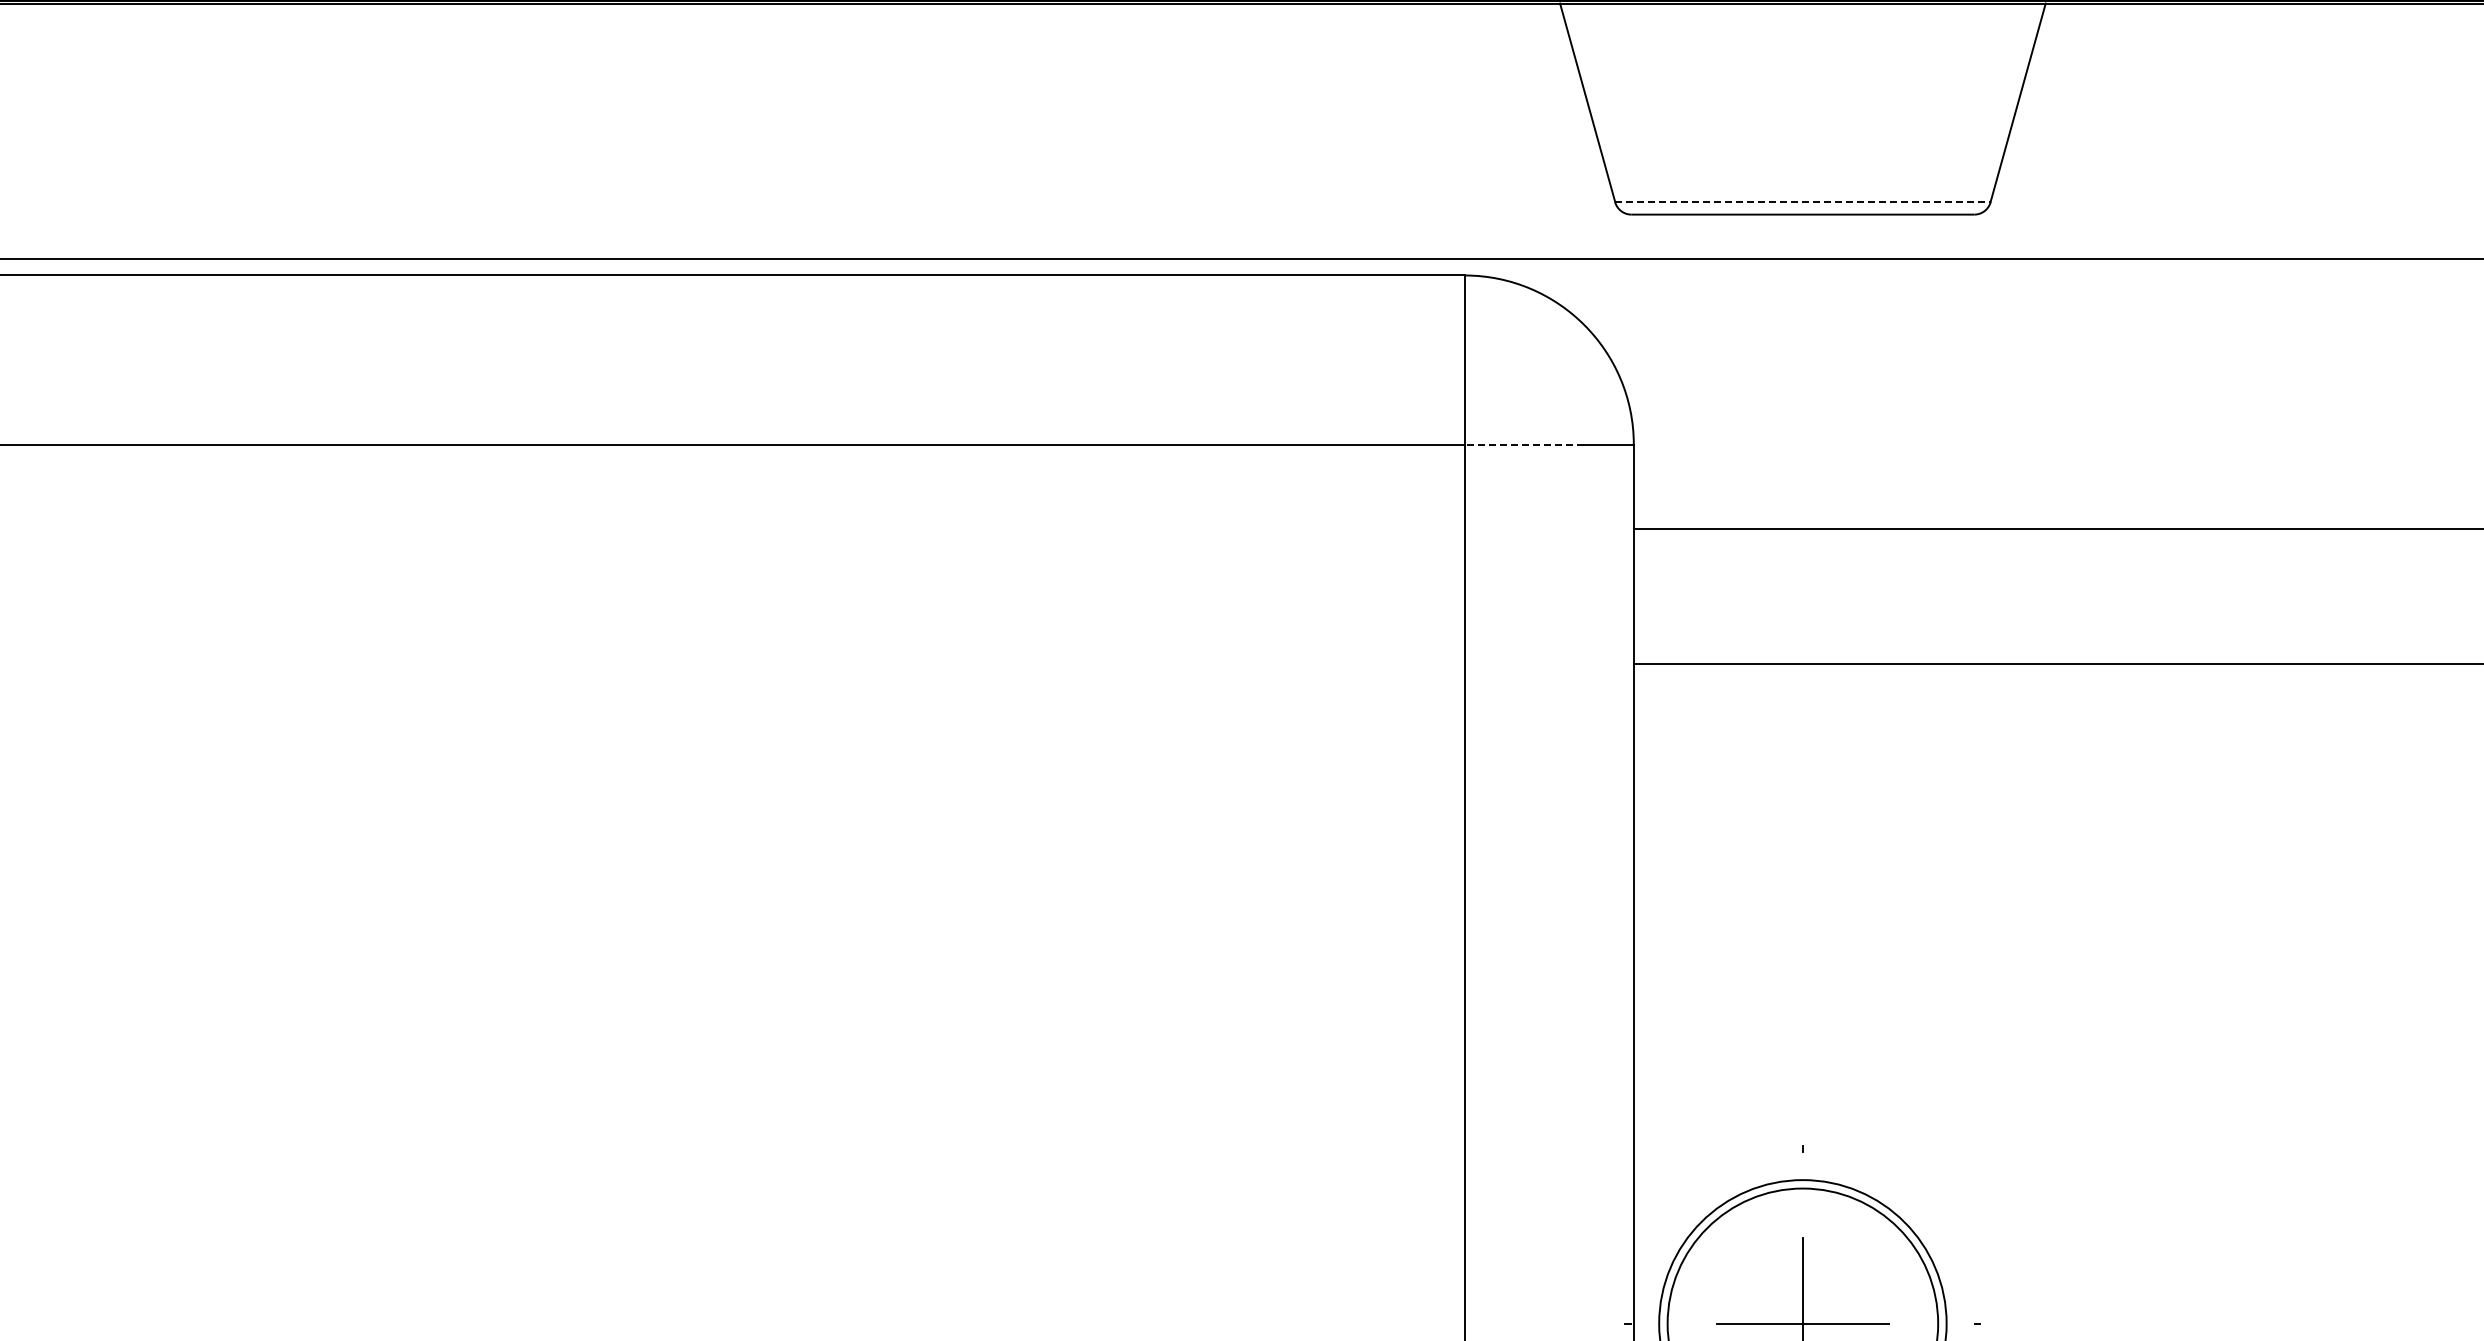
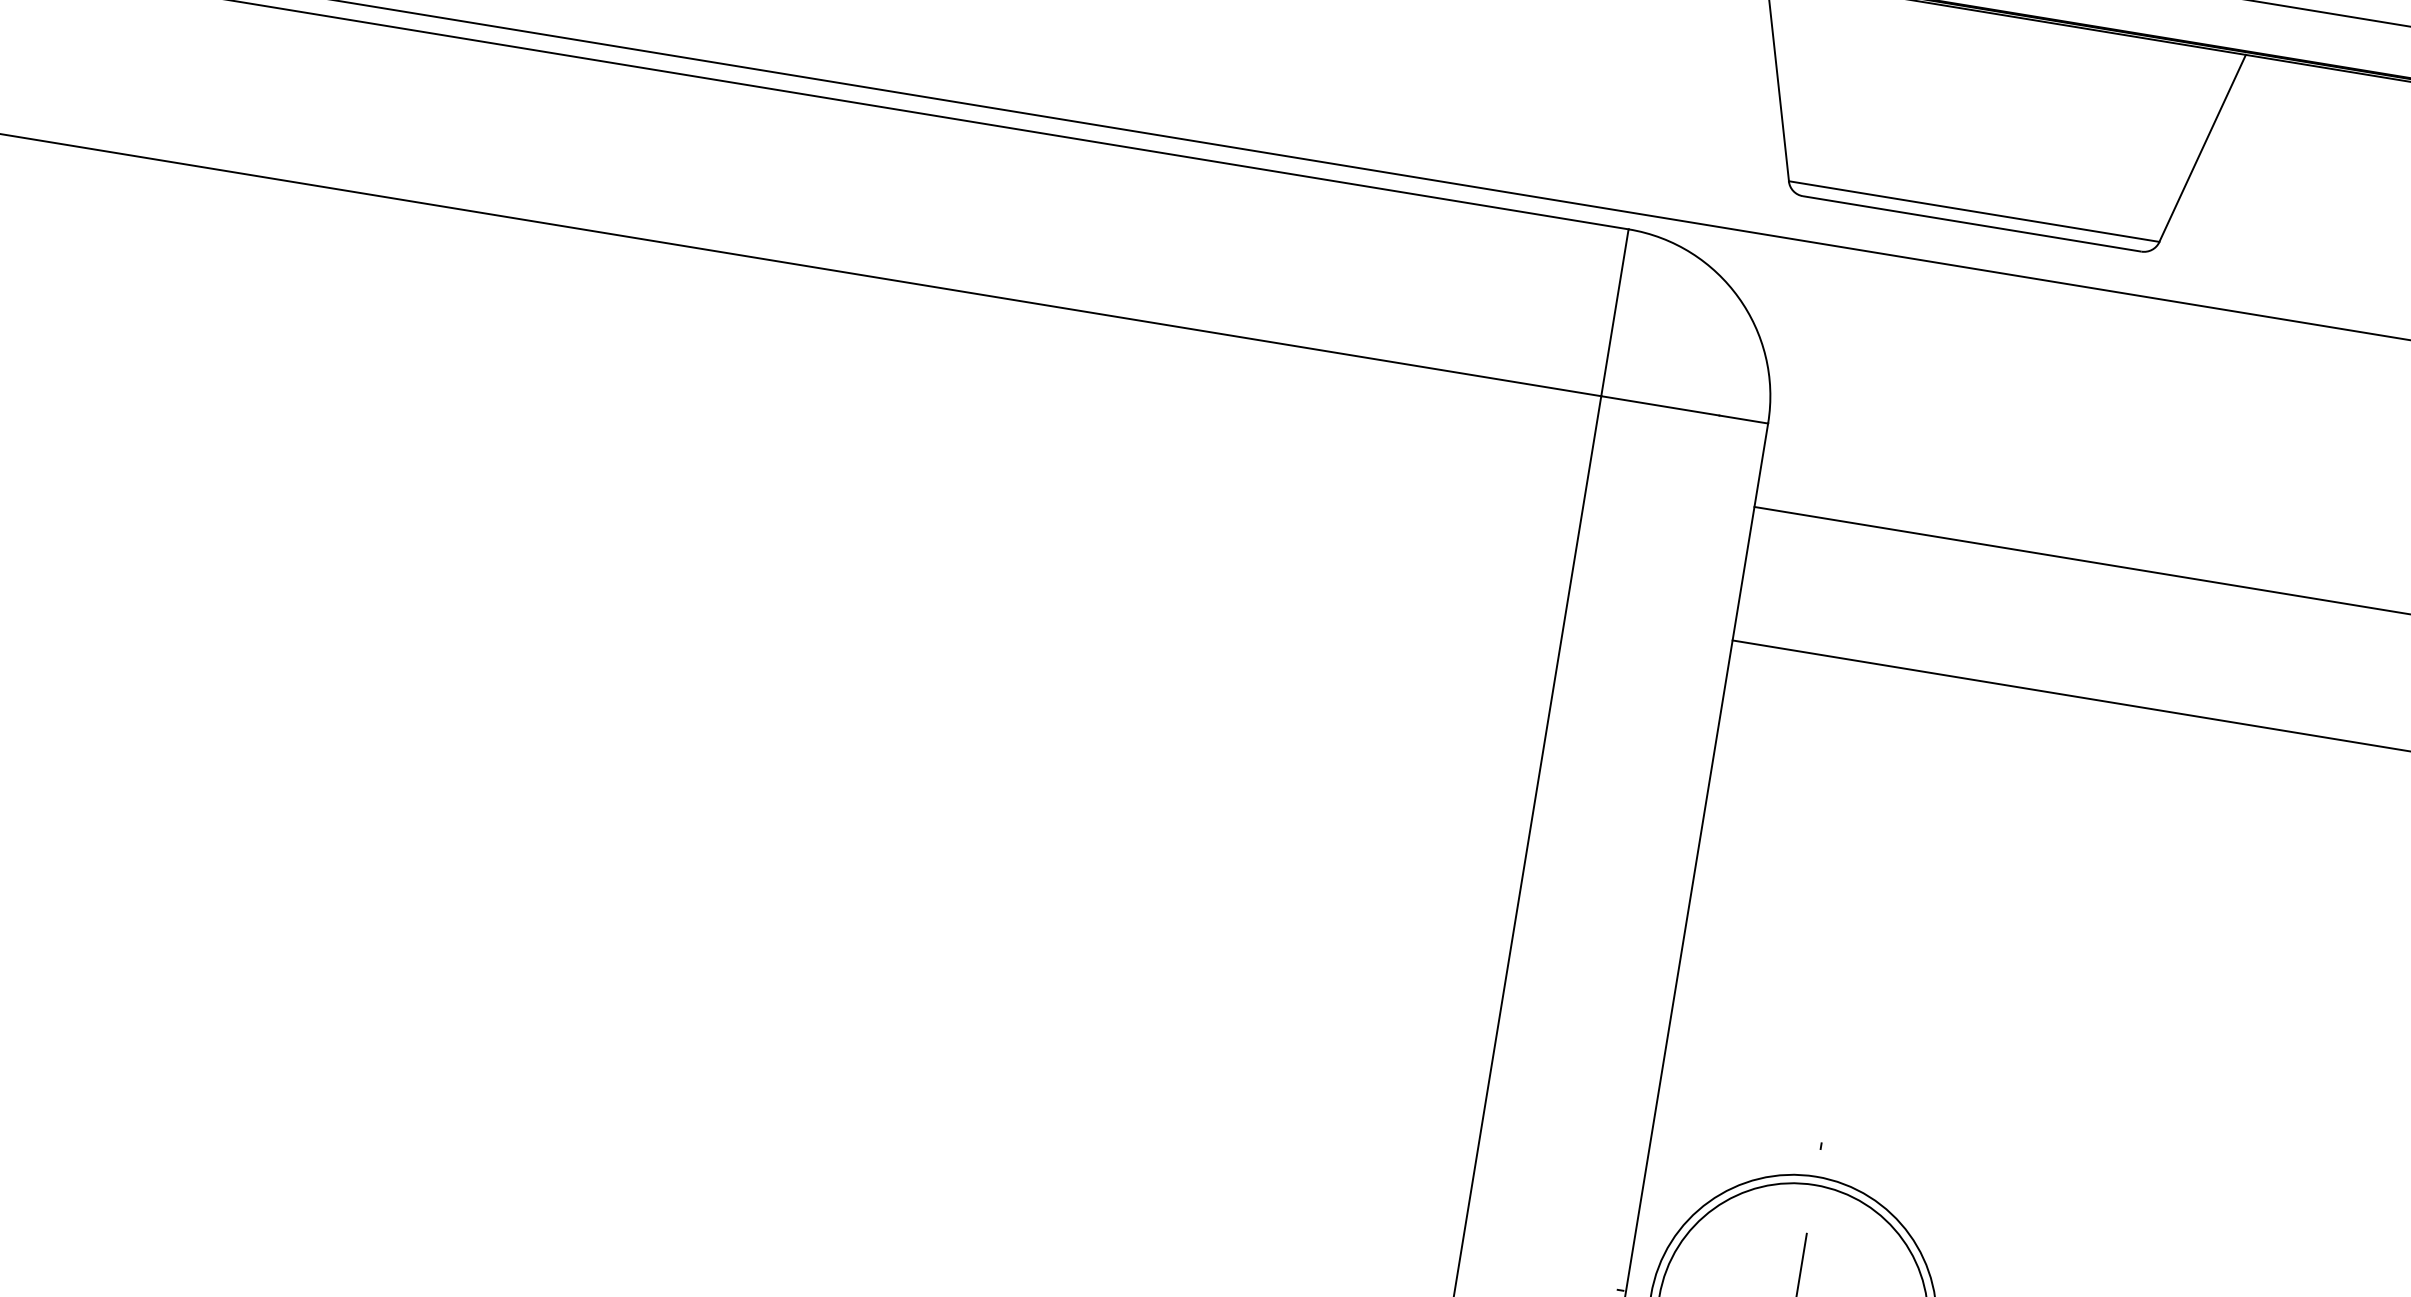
line: (1802, 202) -> (1973, 211), dashed -> solid
line: (1524, 444) -> (1660, 405), dashed -> solid

